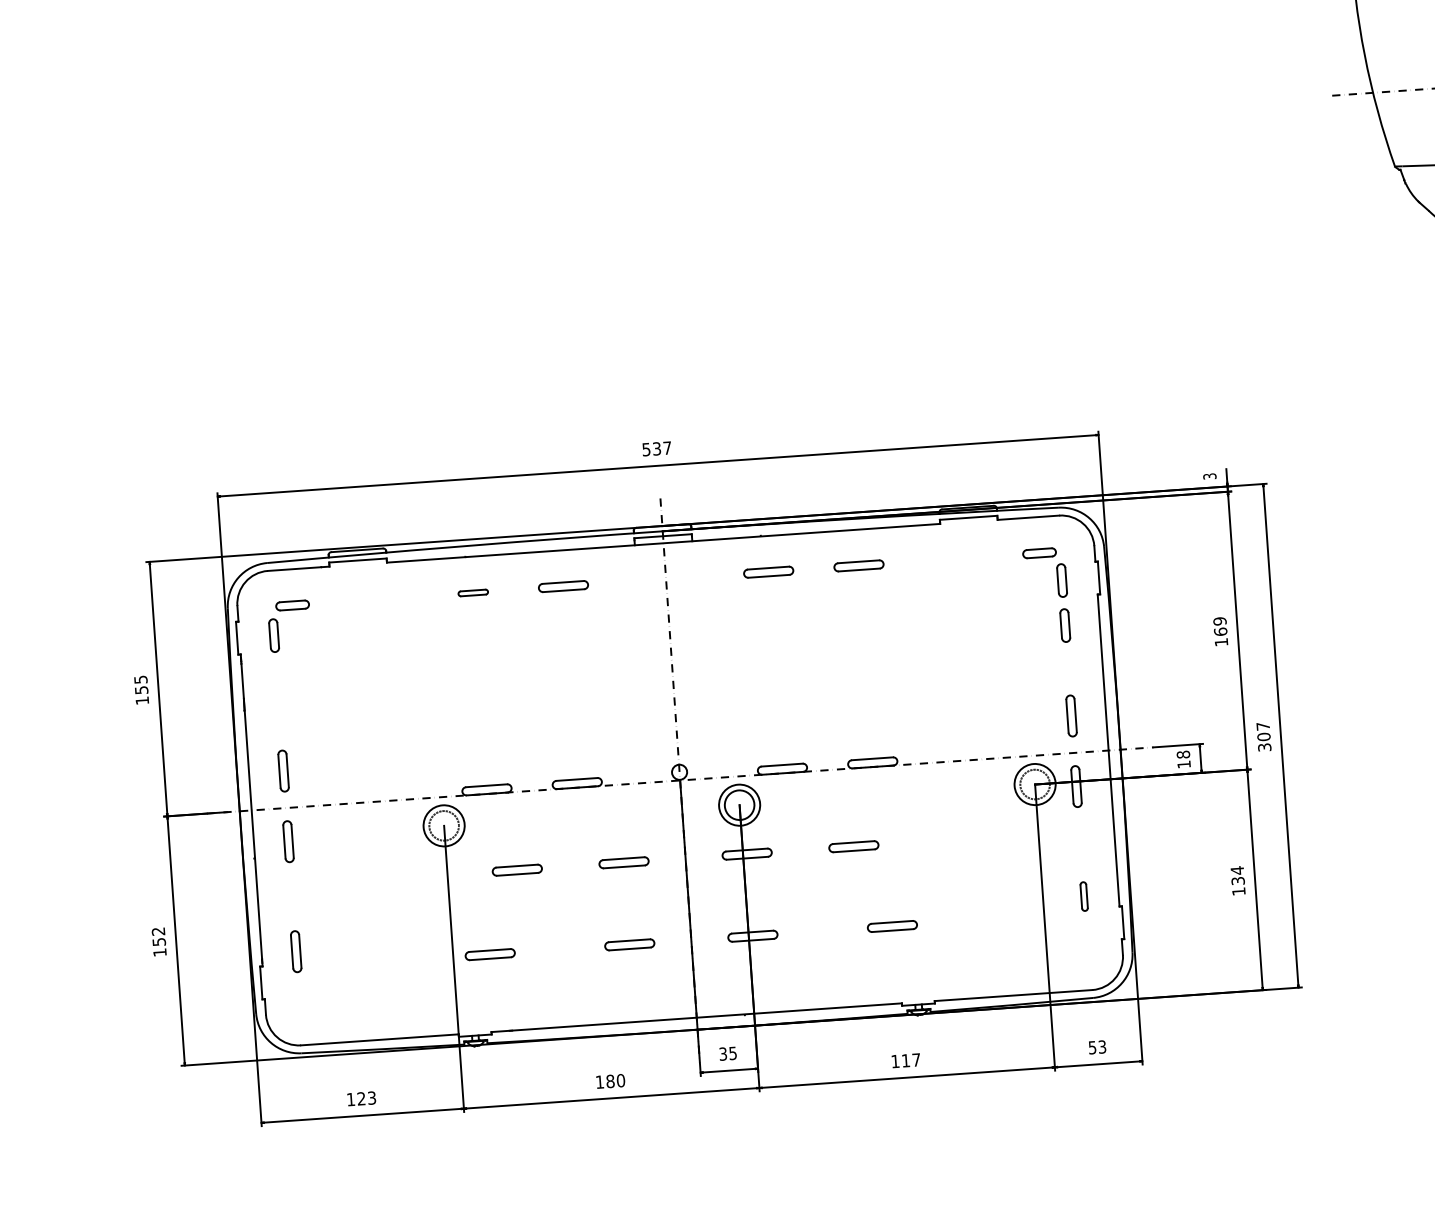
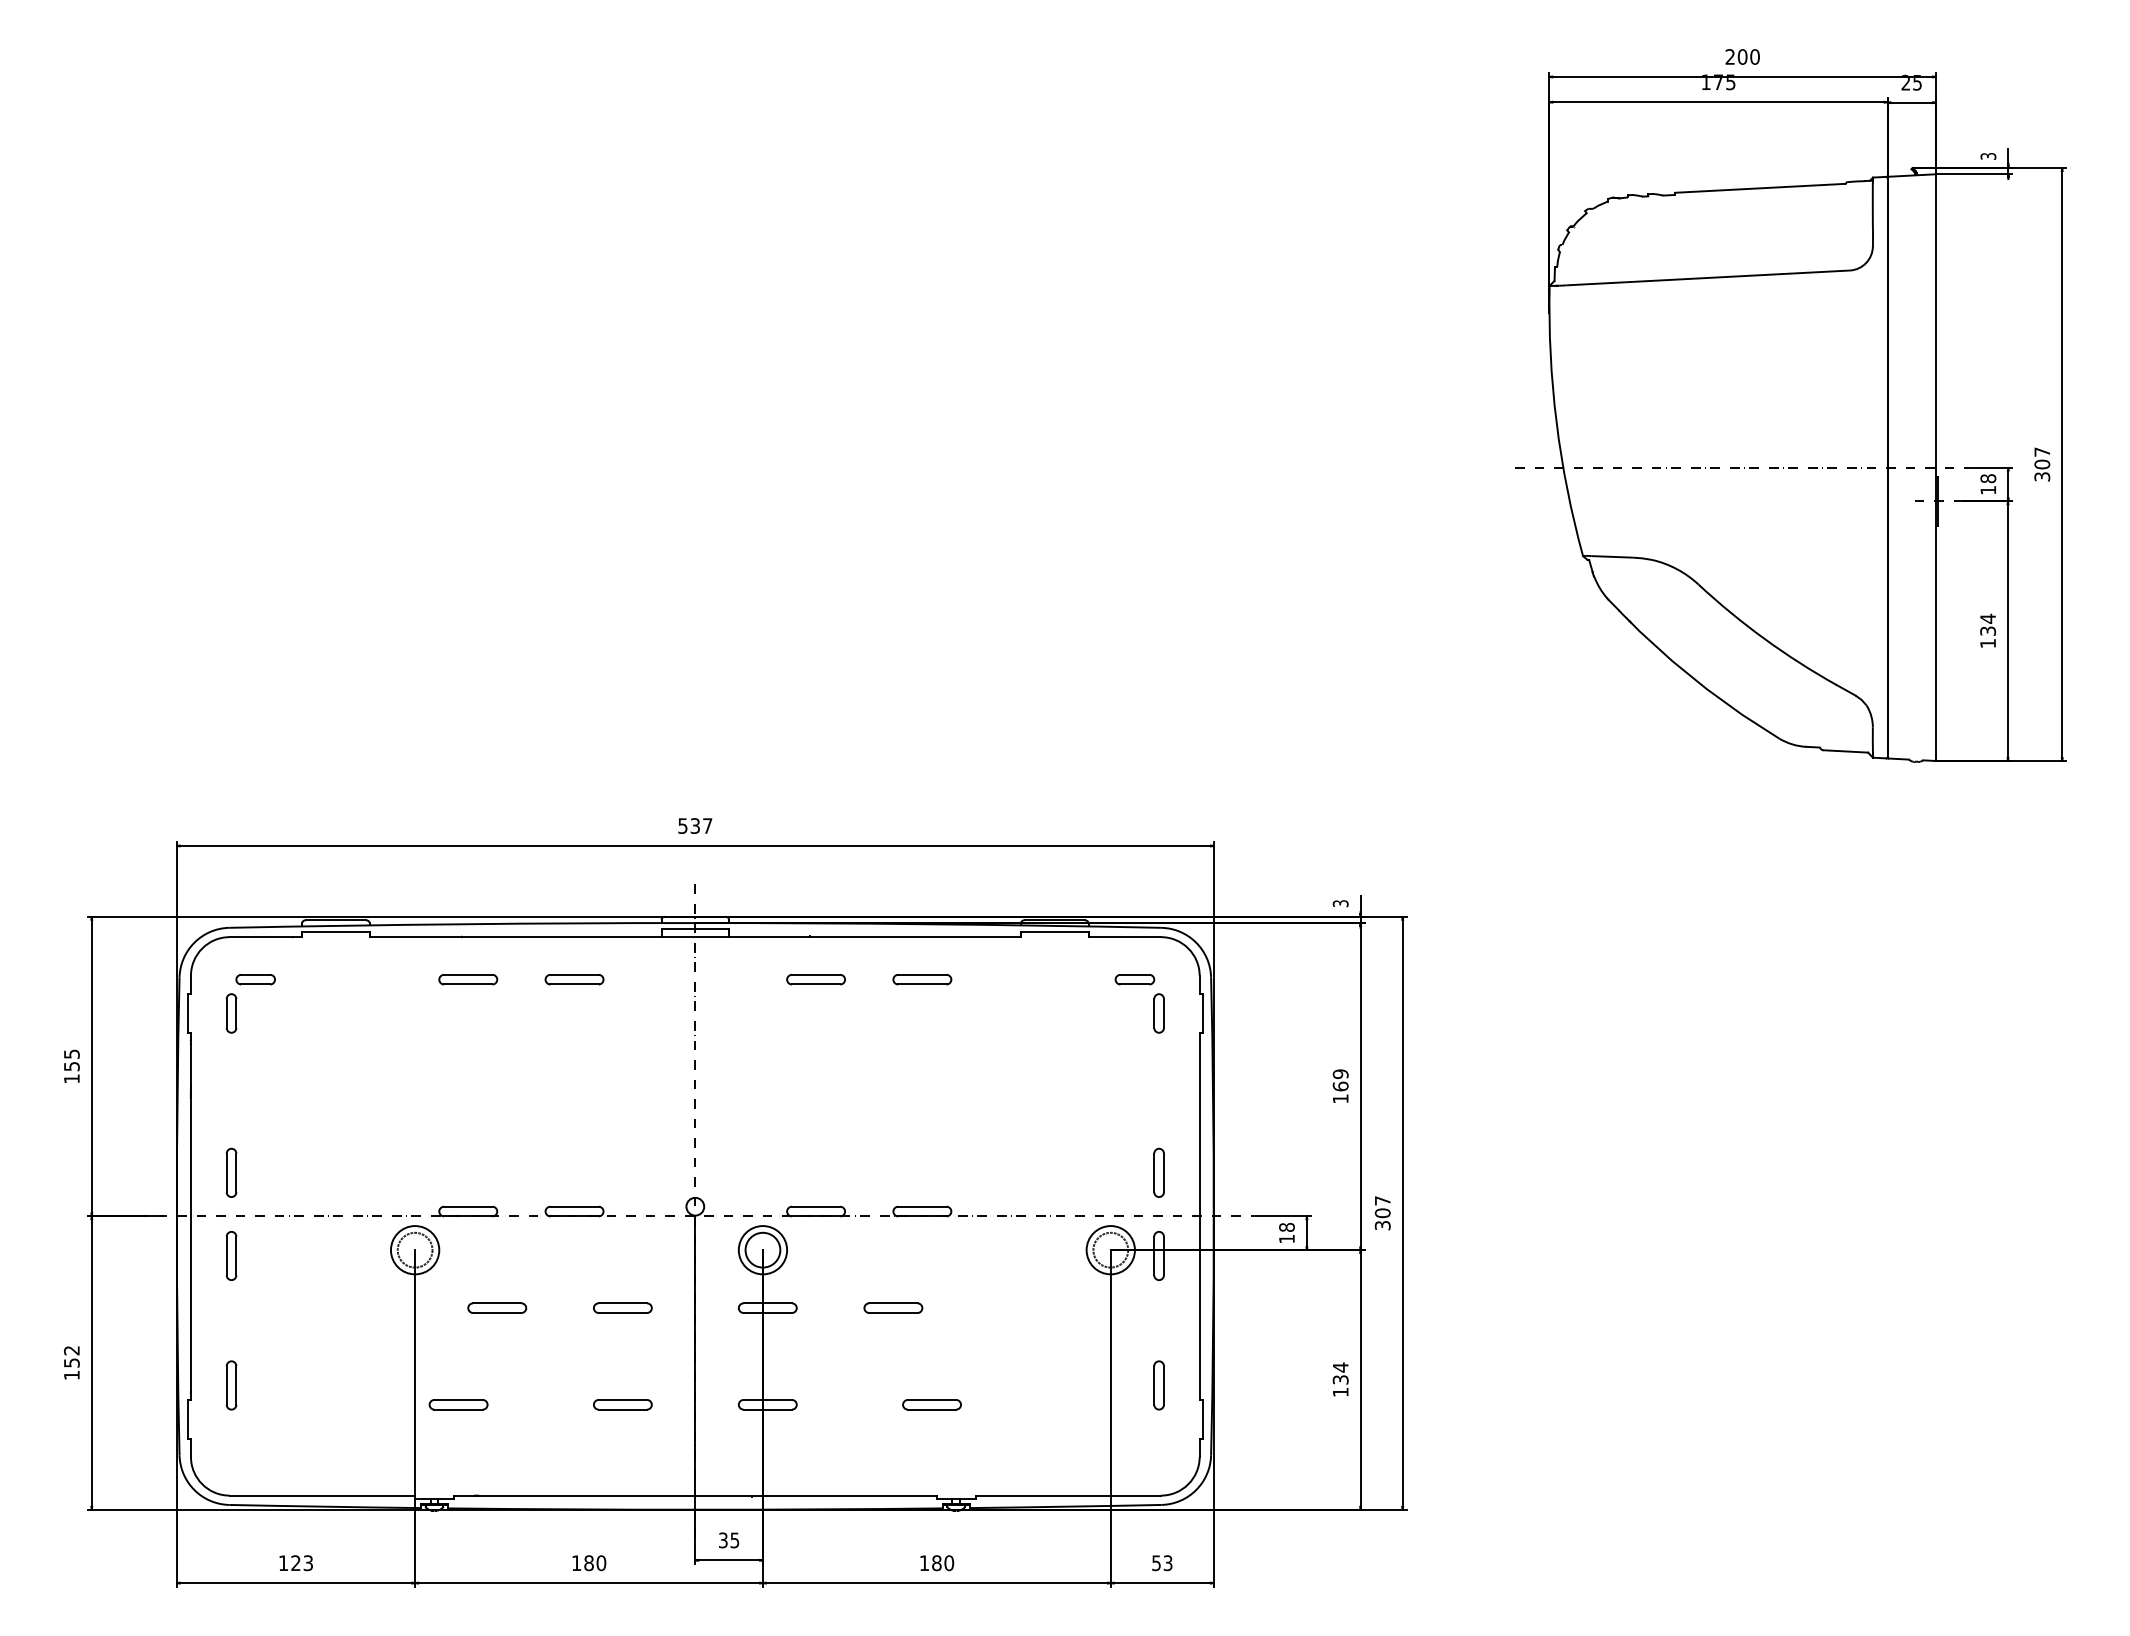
part: (473, 592) -> (468, 979), size x1.67
part: (1064, 625) -> (1158, 1066), removed
part: (1083, 896) -> (1158, 1385), size x1.43
text: (911, 1060) -> (943, 1563), 117 -> 180

